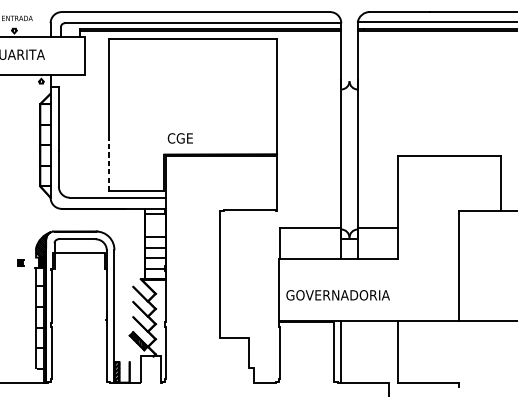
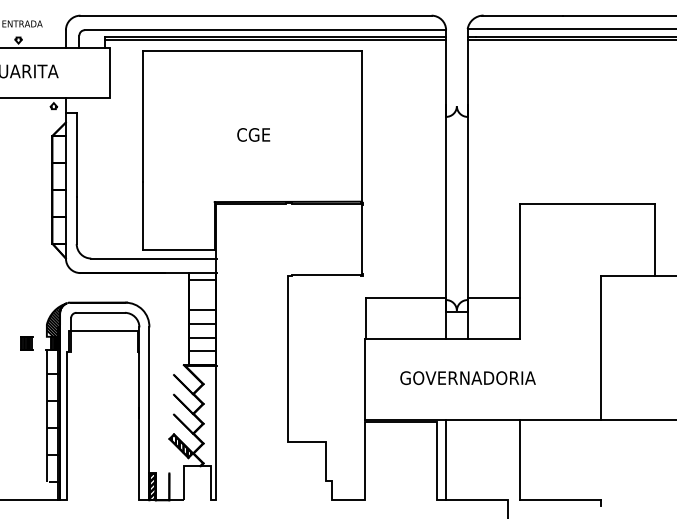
text: (180, 138) -> (253, 134), moved
line: (109, 165) -> (142, 216), dashed -> solid
part: (20, 262) -> (26, 343), size x1.67
text: (337, 294) -> (467, 377), moved

